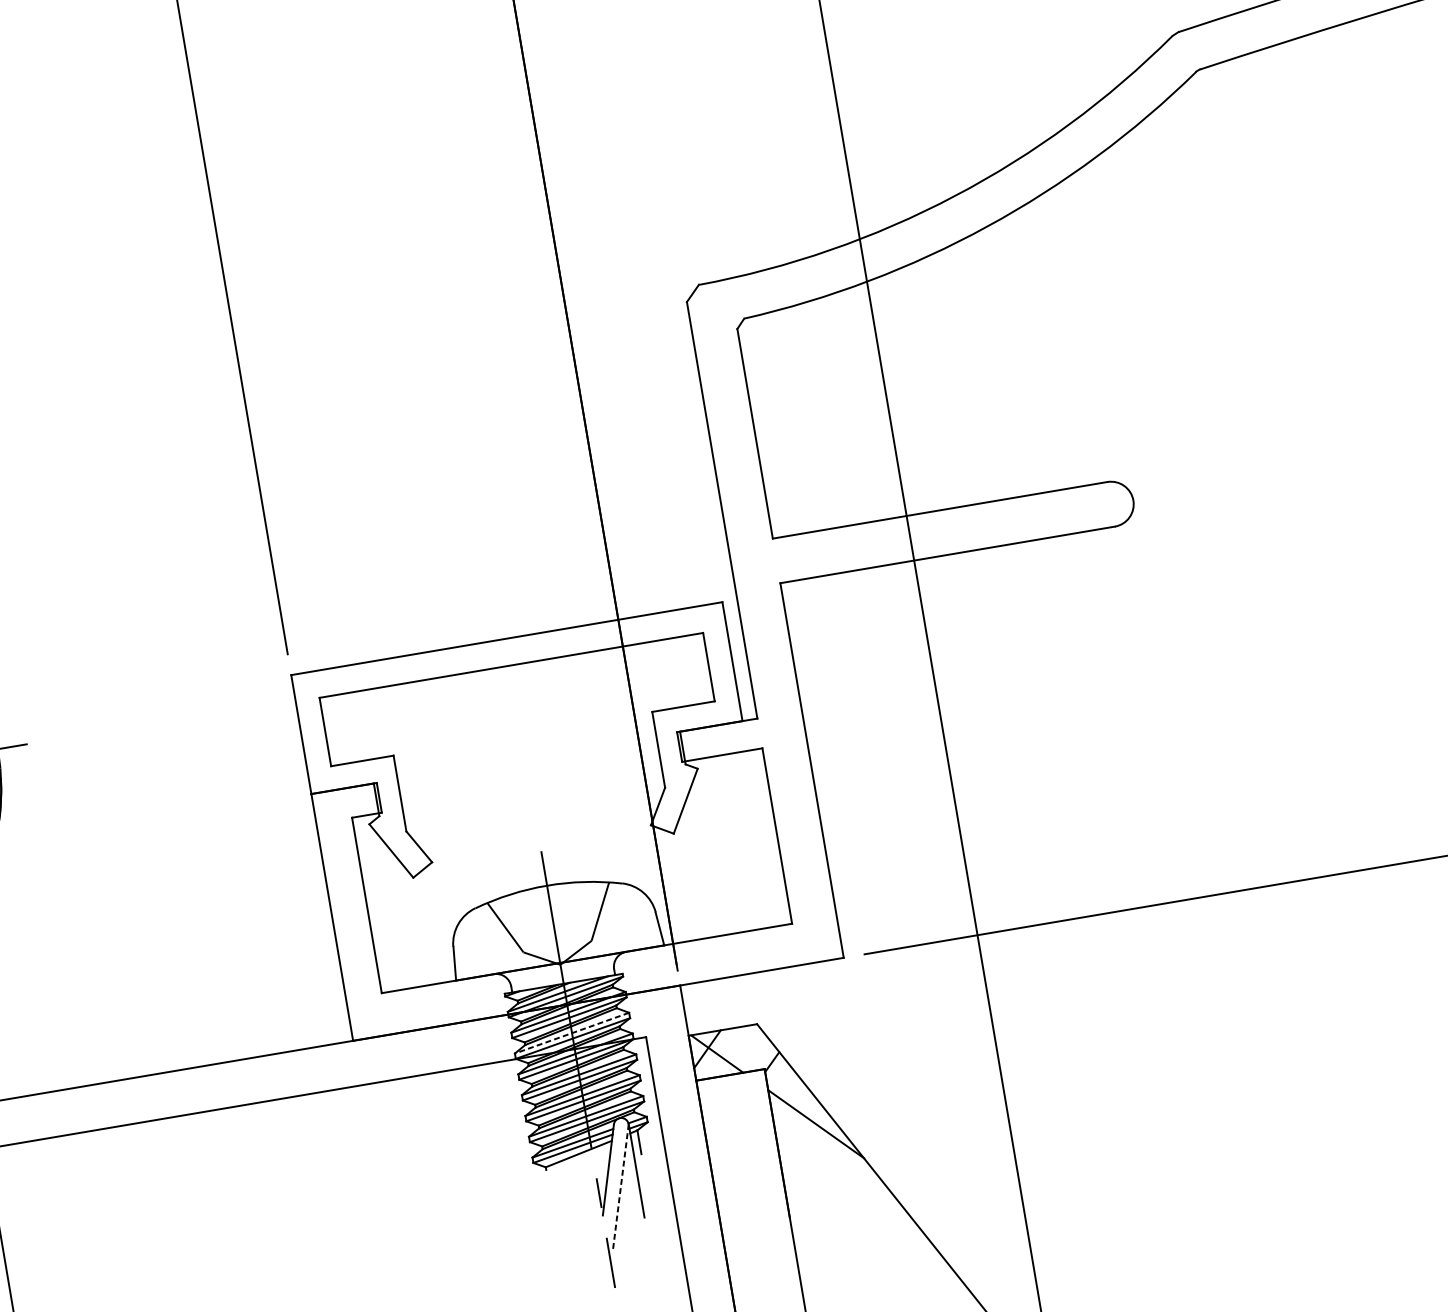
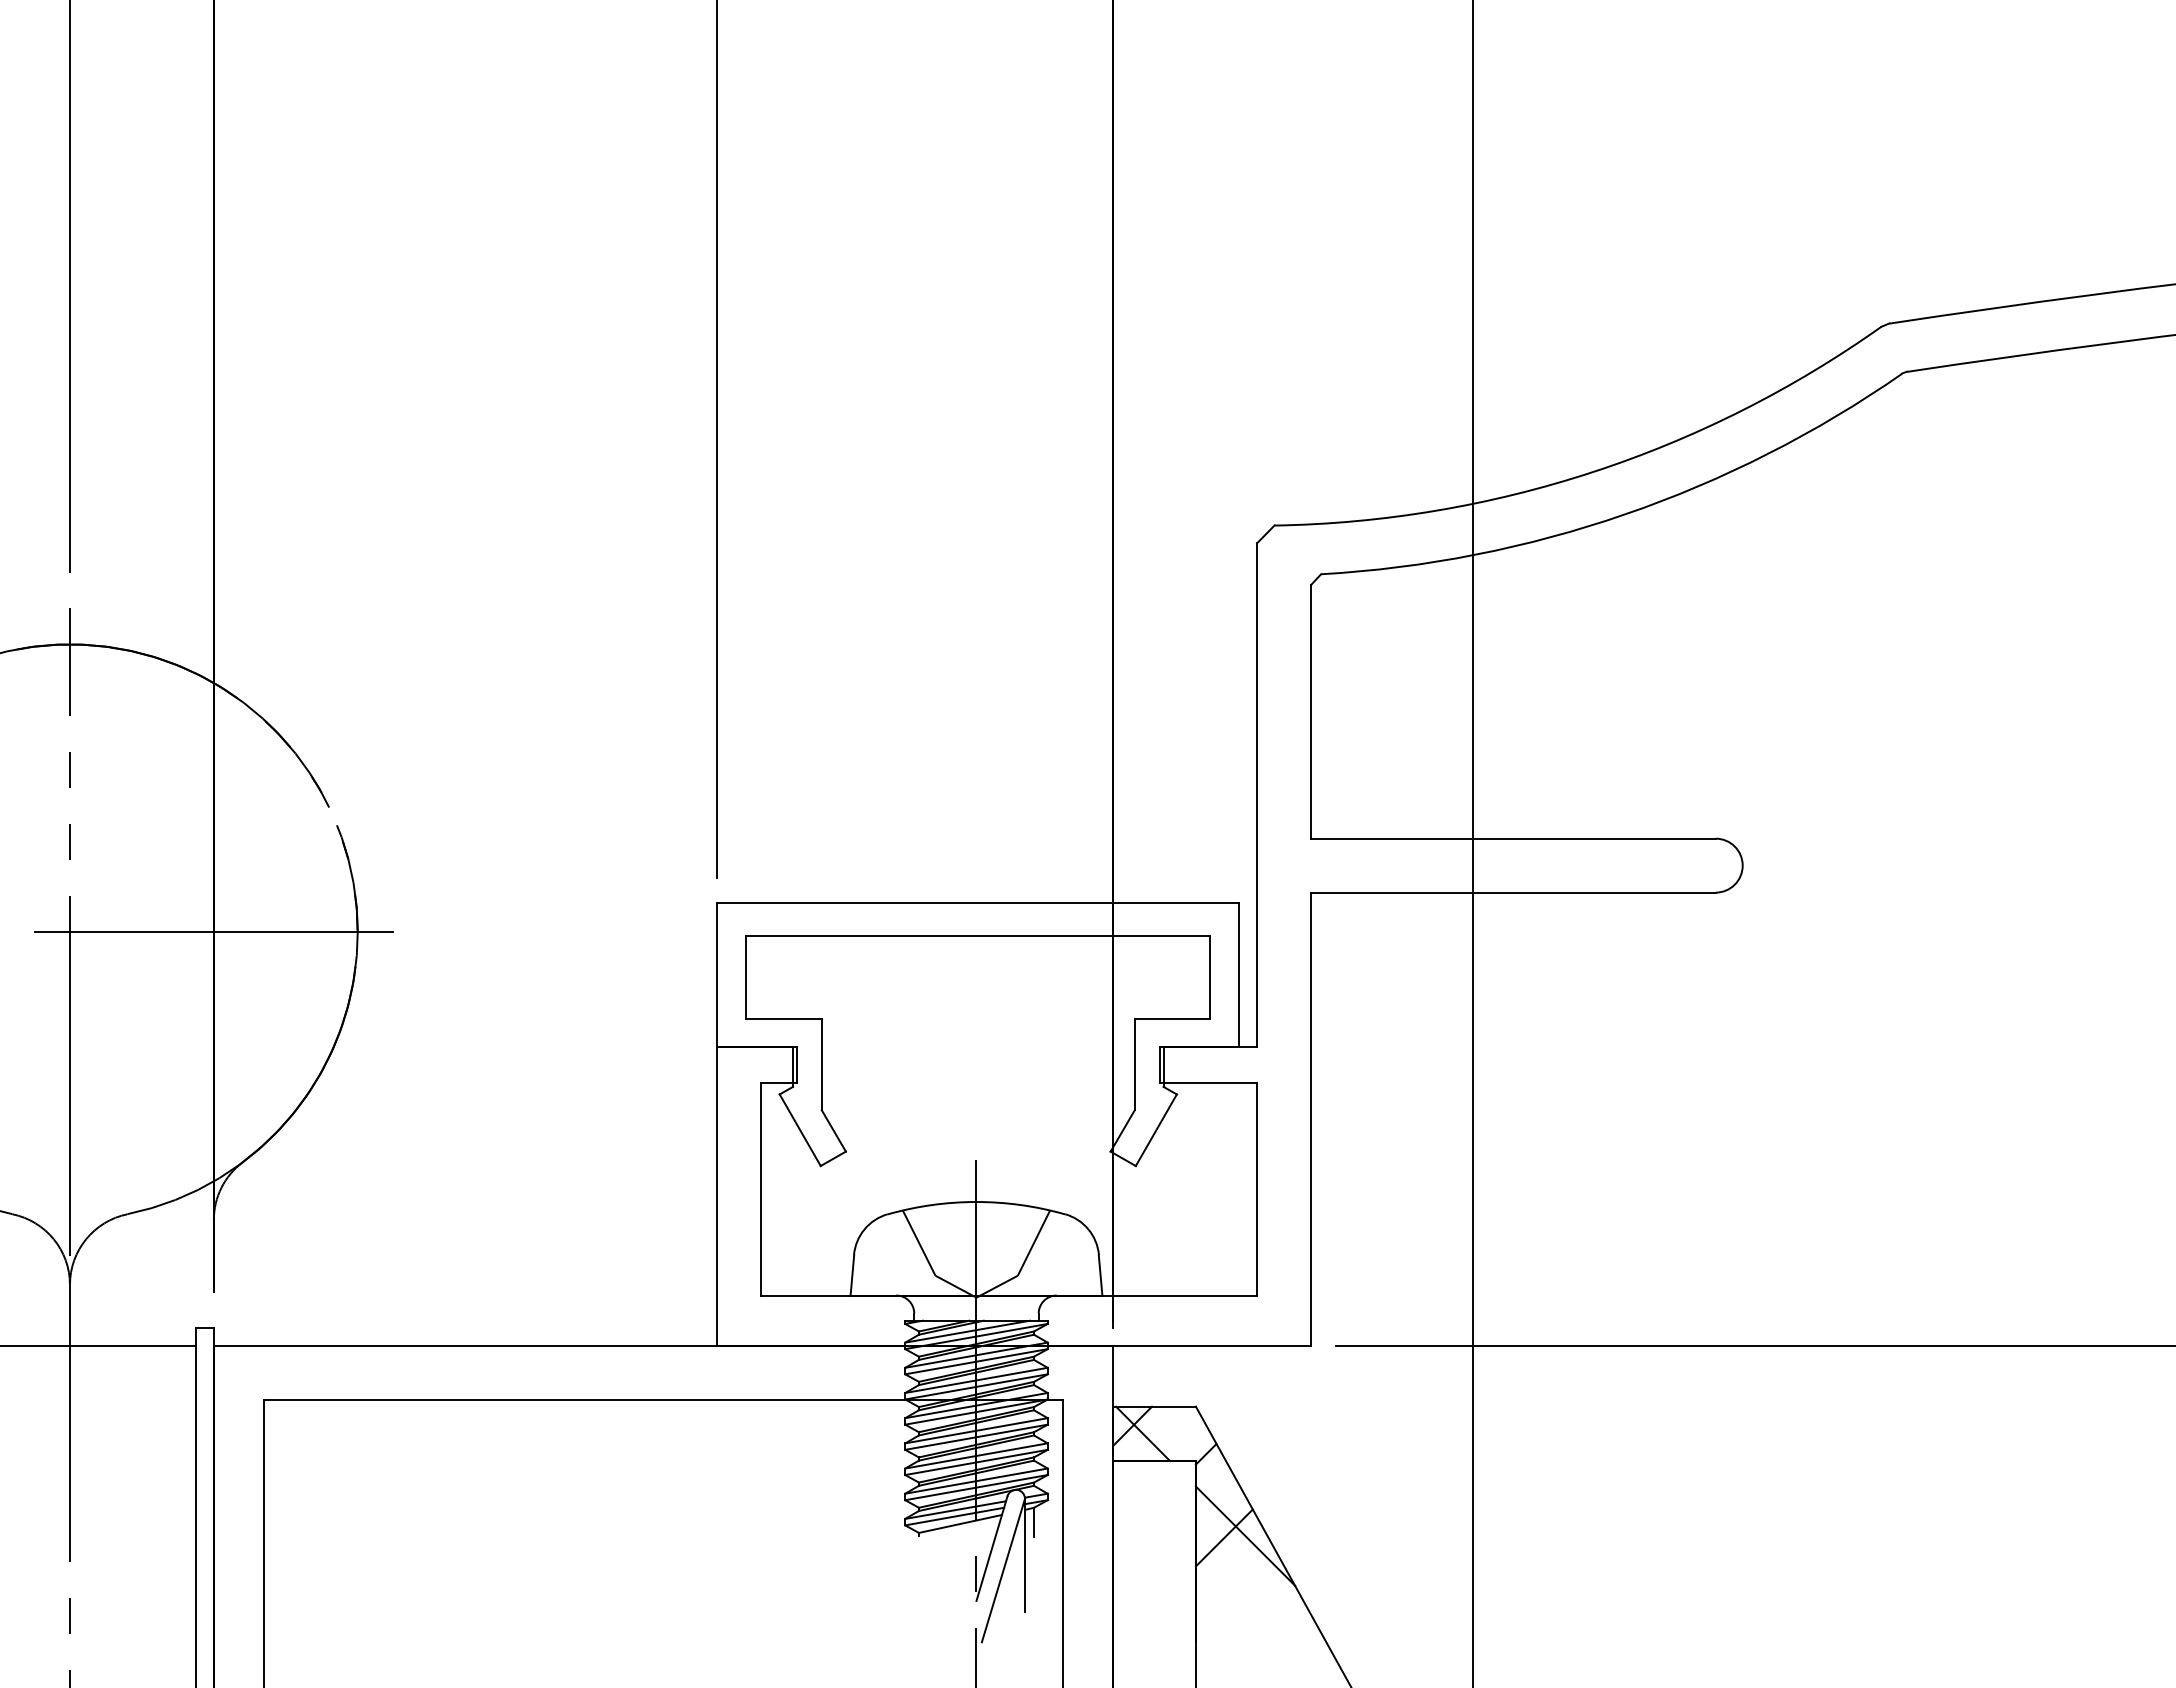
line: (572, 1033) -> (976, 1380), dashed -> solid
line: (798, 1128) -> (1223, 1537), added
line: (620, 1186) -> (1003, 1570), dashed -> solid

